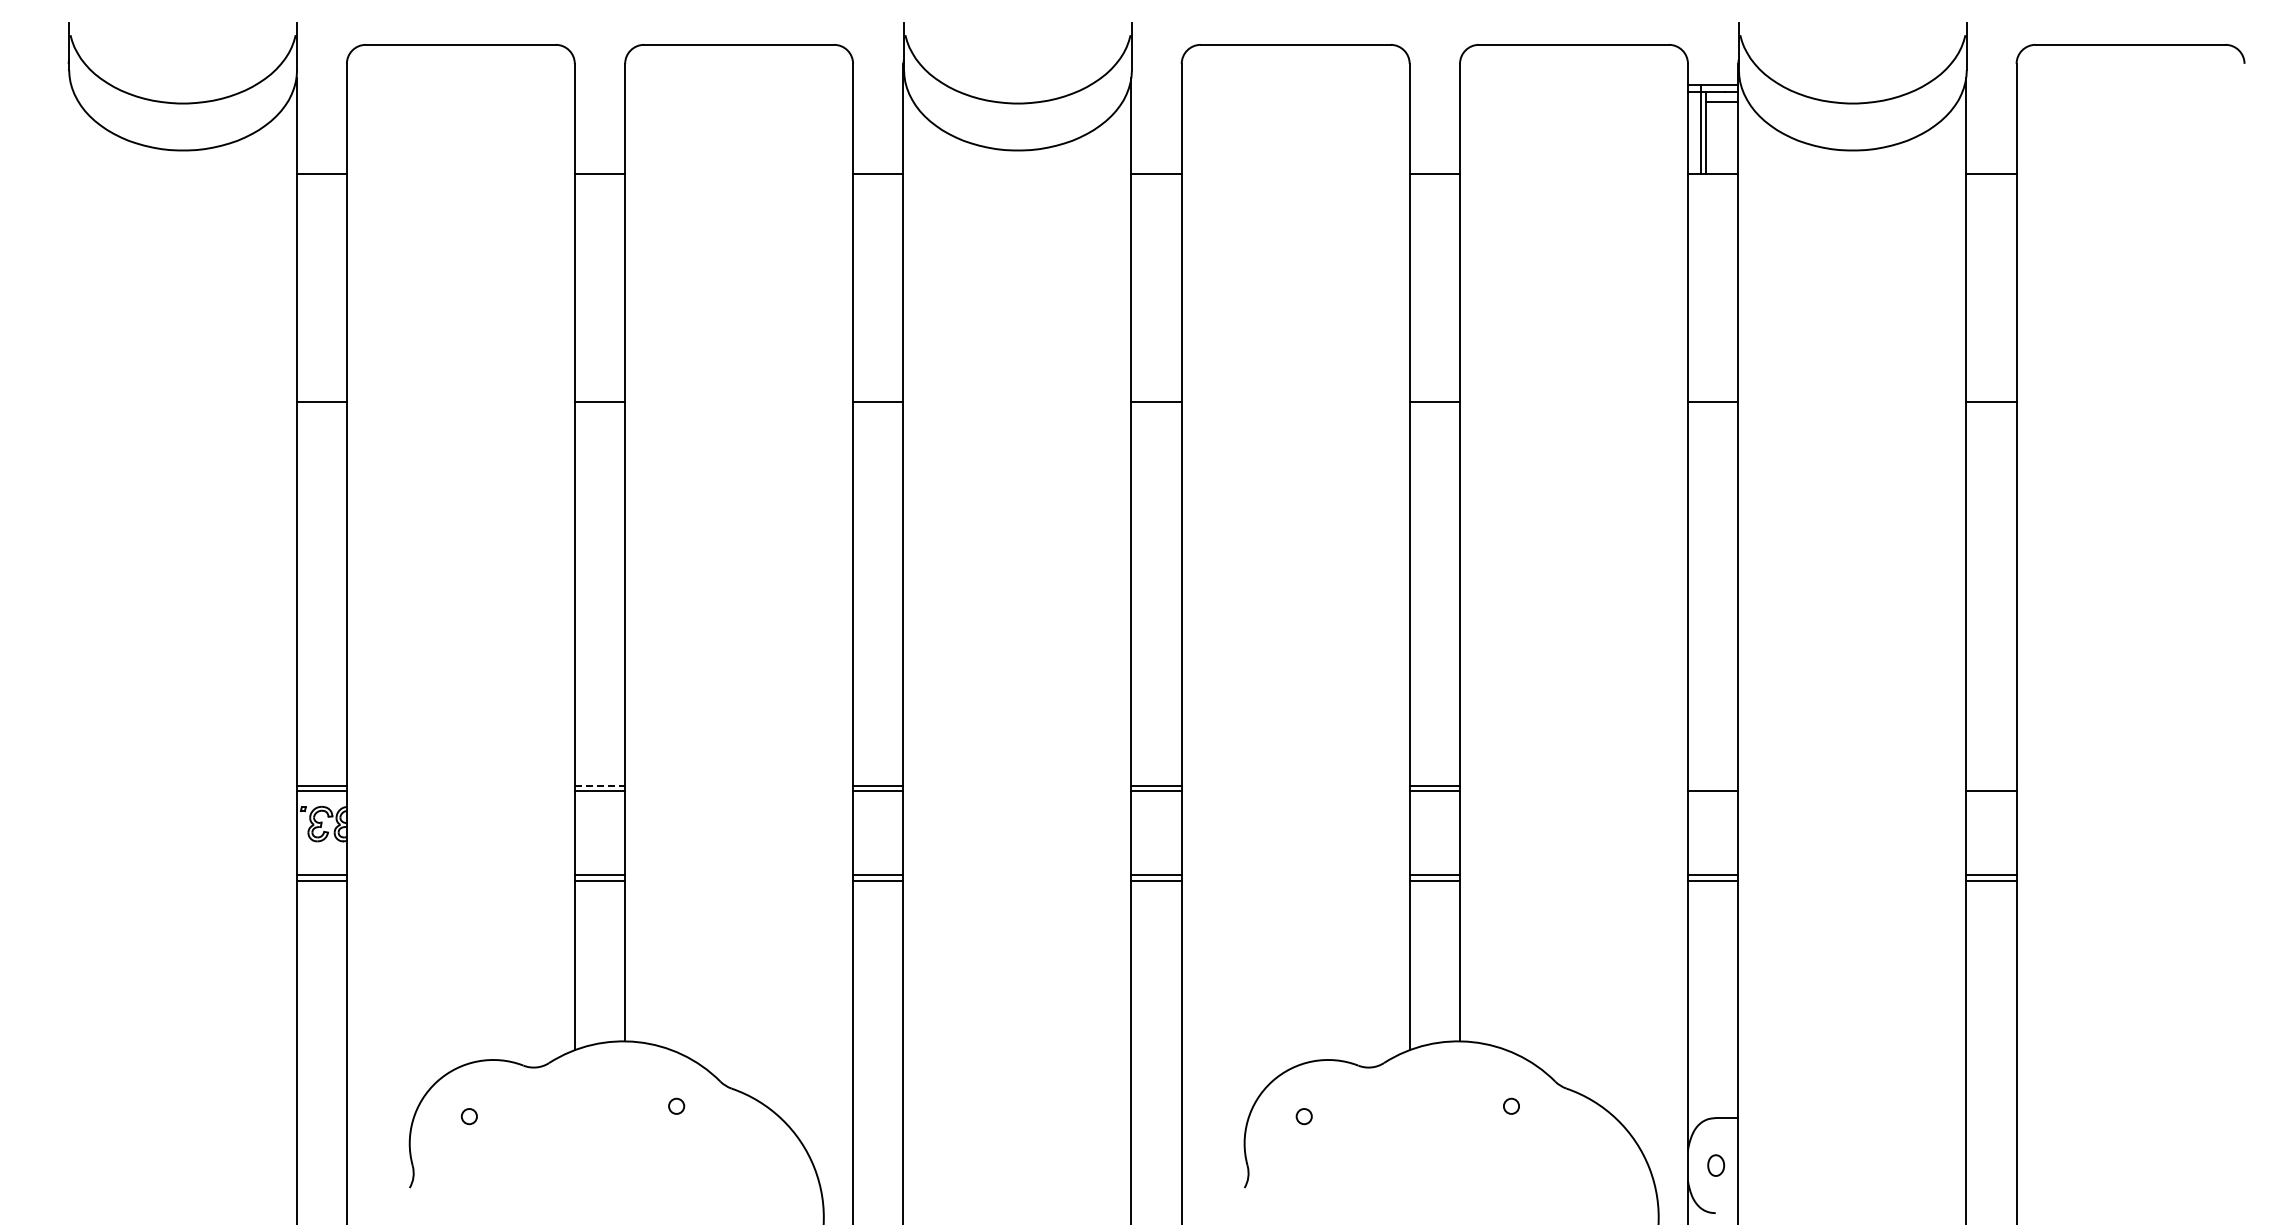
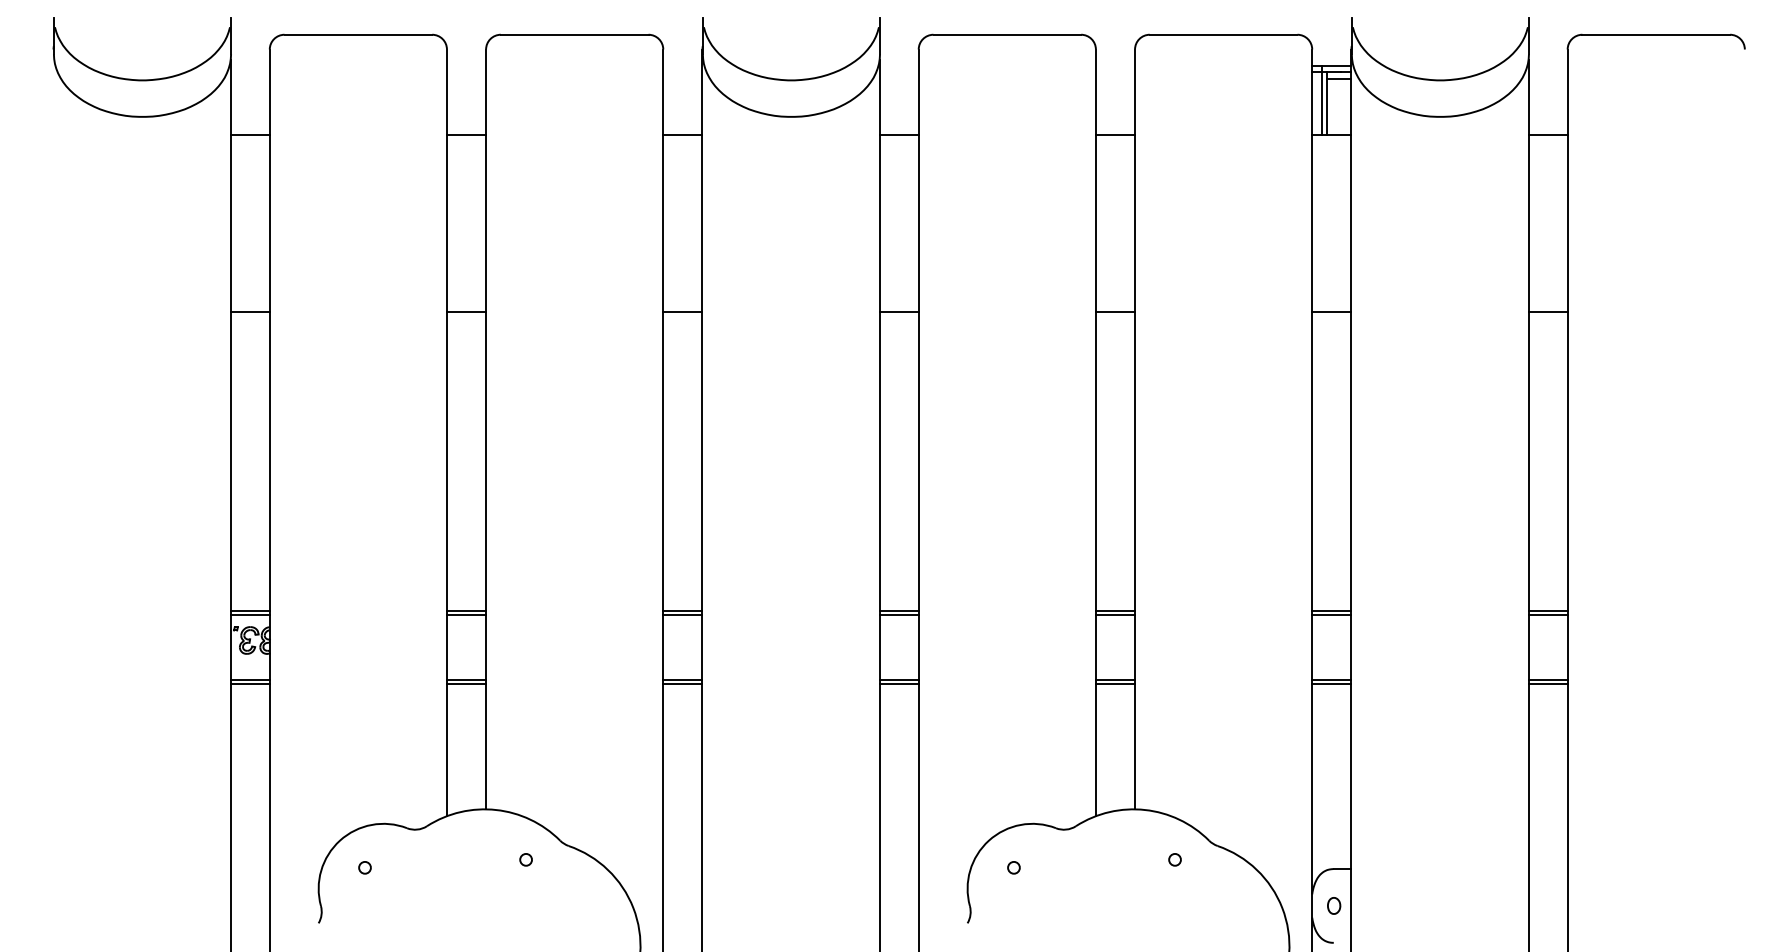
line: (600, 785) -> (466, 610), dashed -> solid
line: (1712, 785) -> (1331, 610), added
line: (1991, 785) -> (1548, 610), added

